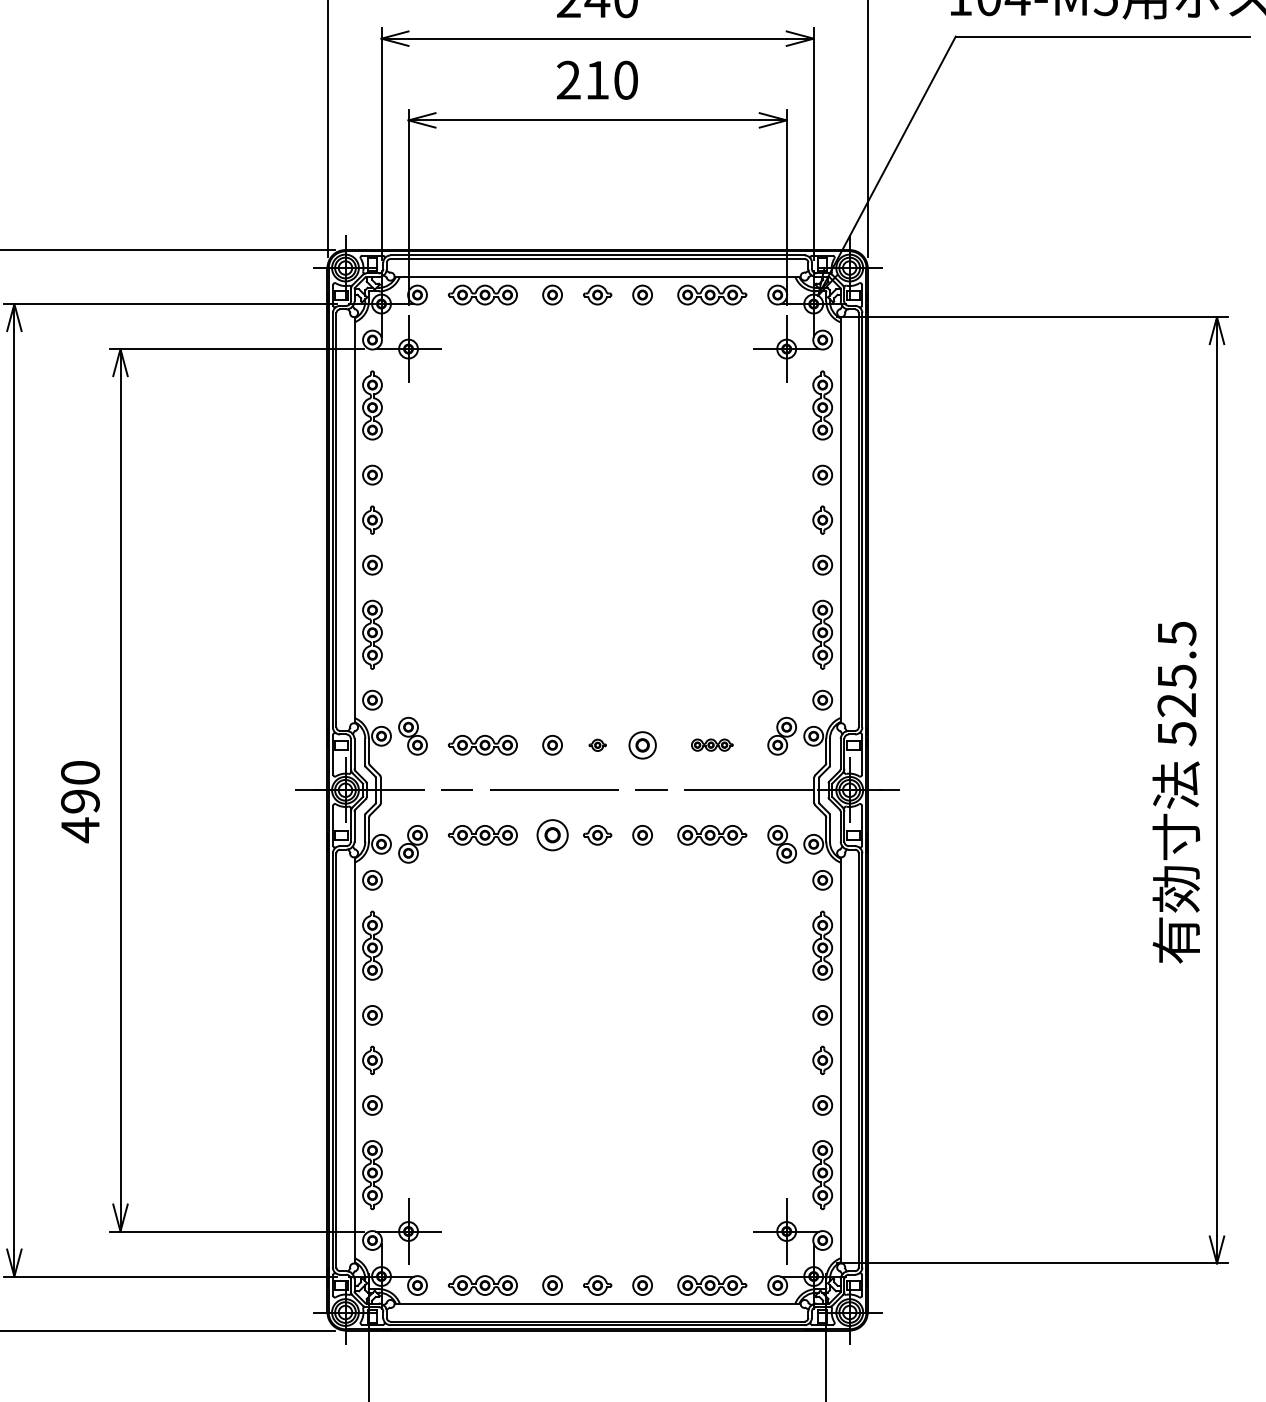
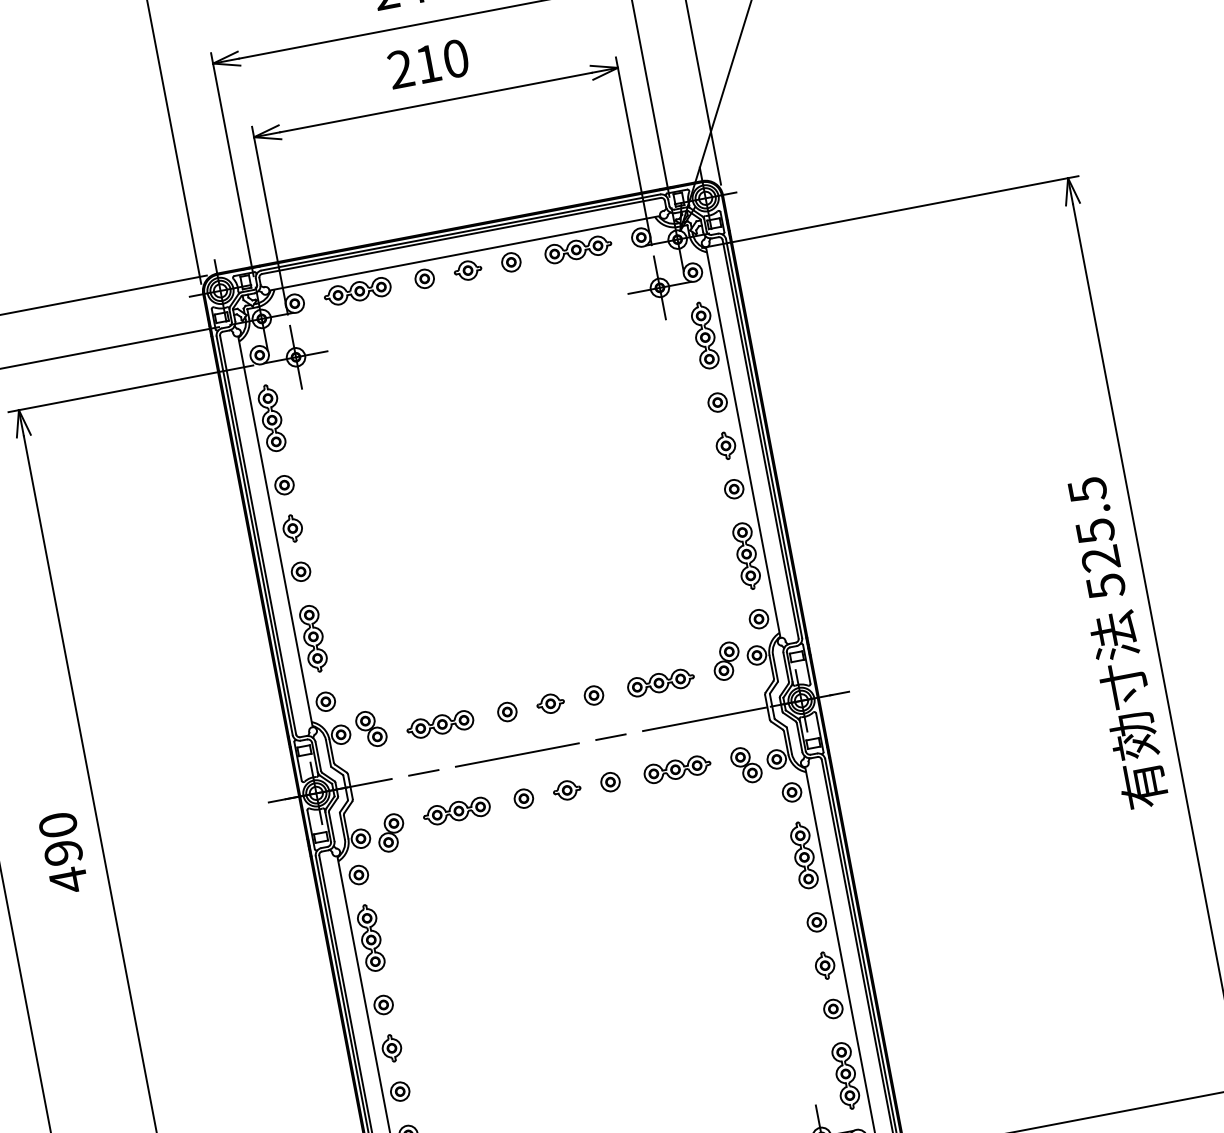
part: (642, 744) -> (593, 694), size x0.71
part: (712, 744) -> (661, 681), size x1.67
part: (597, 745) -> (550, 704), size x1.67
part: (552, 835) -> (523, 798), size x0.62

